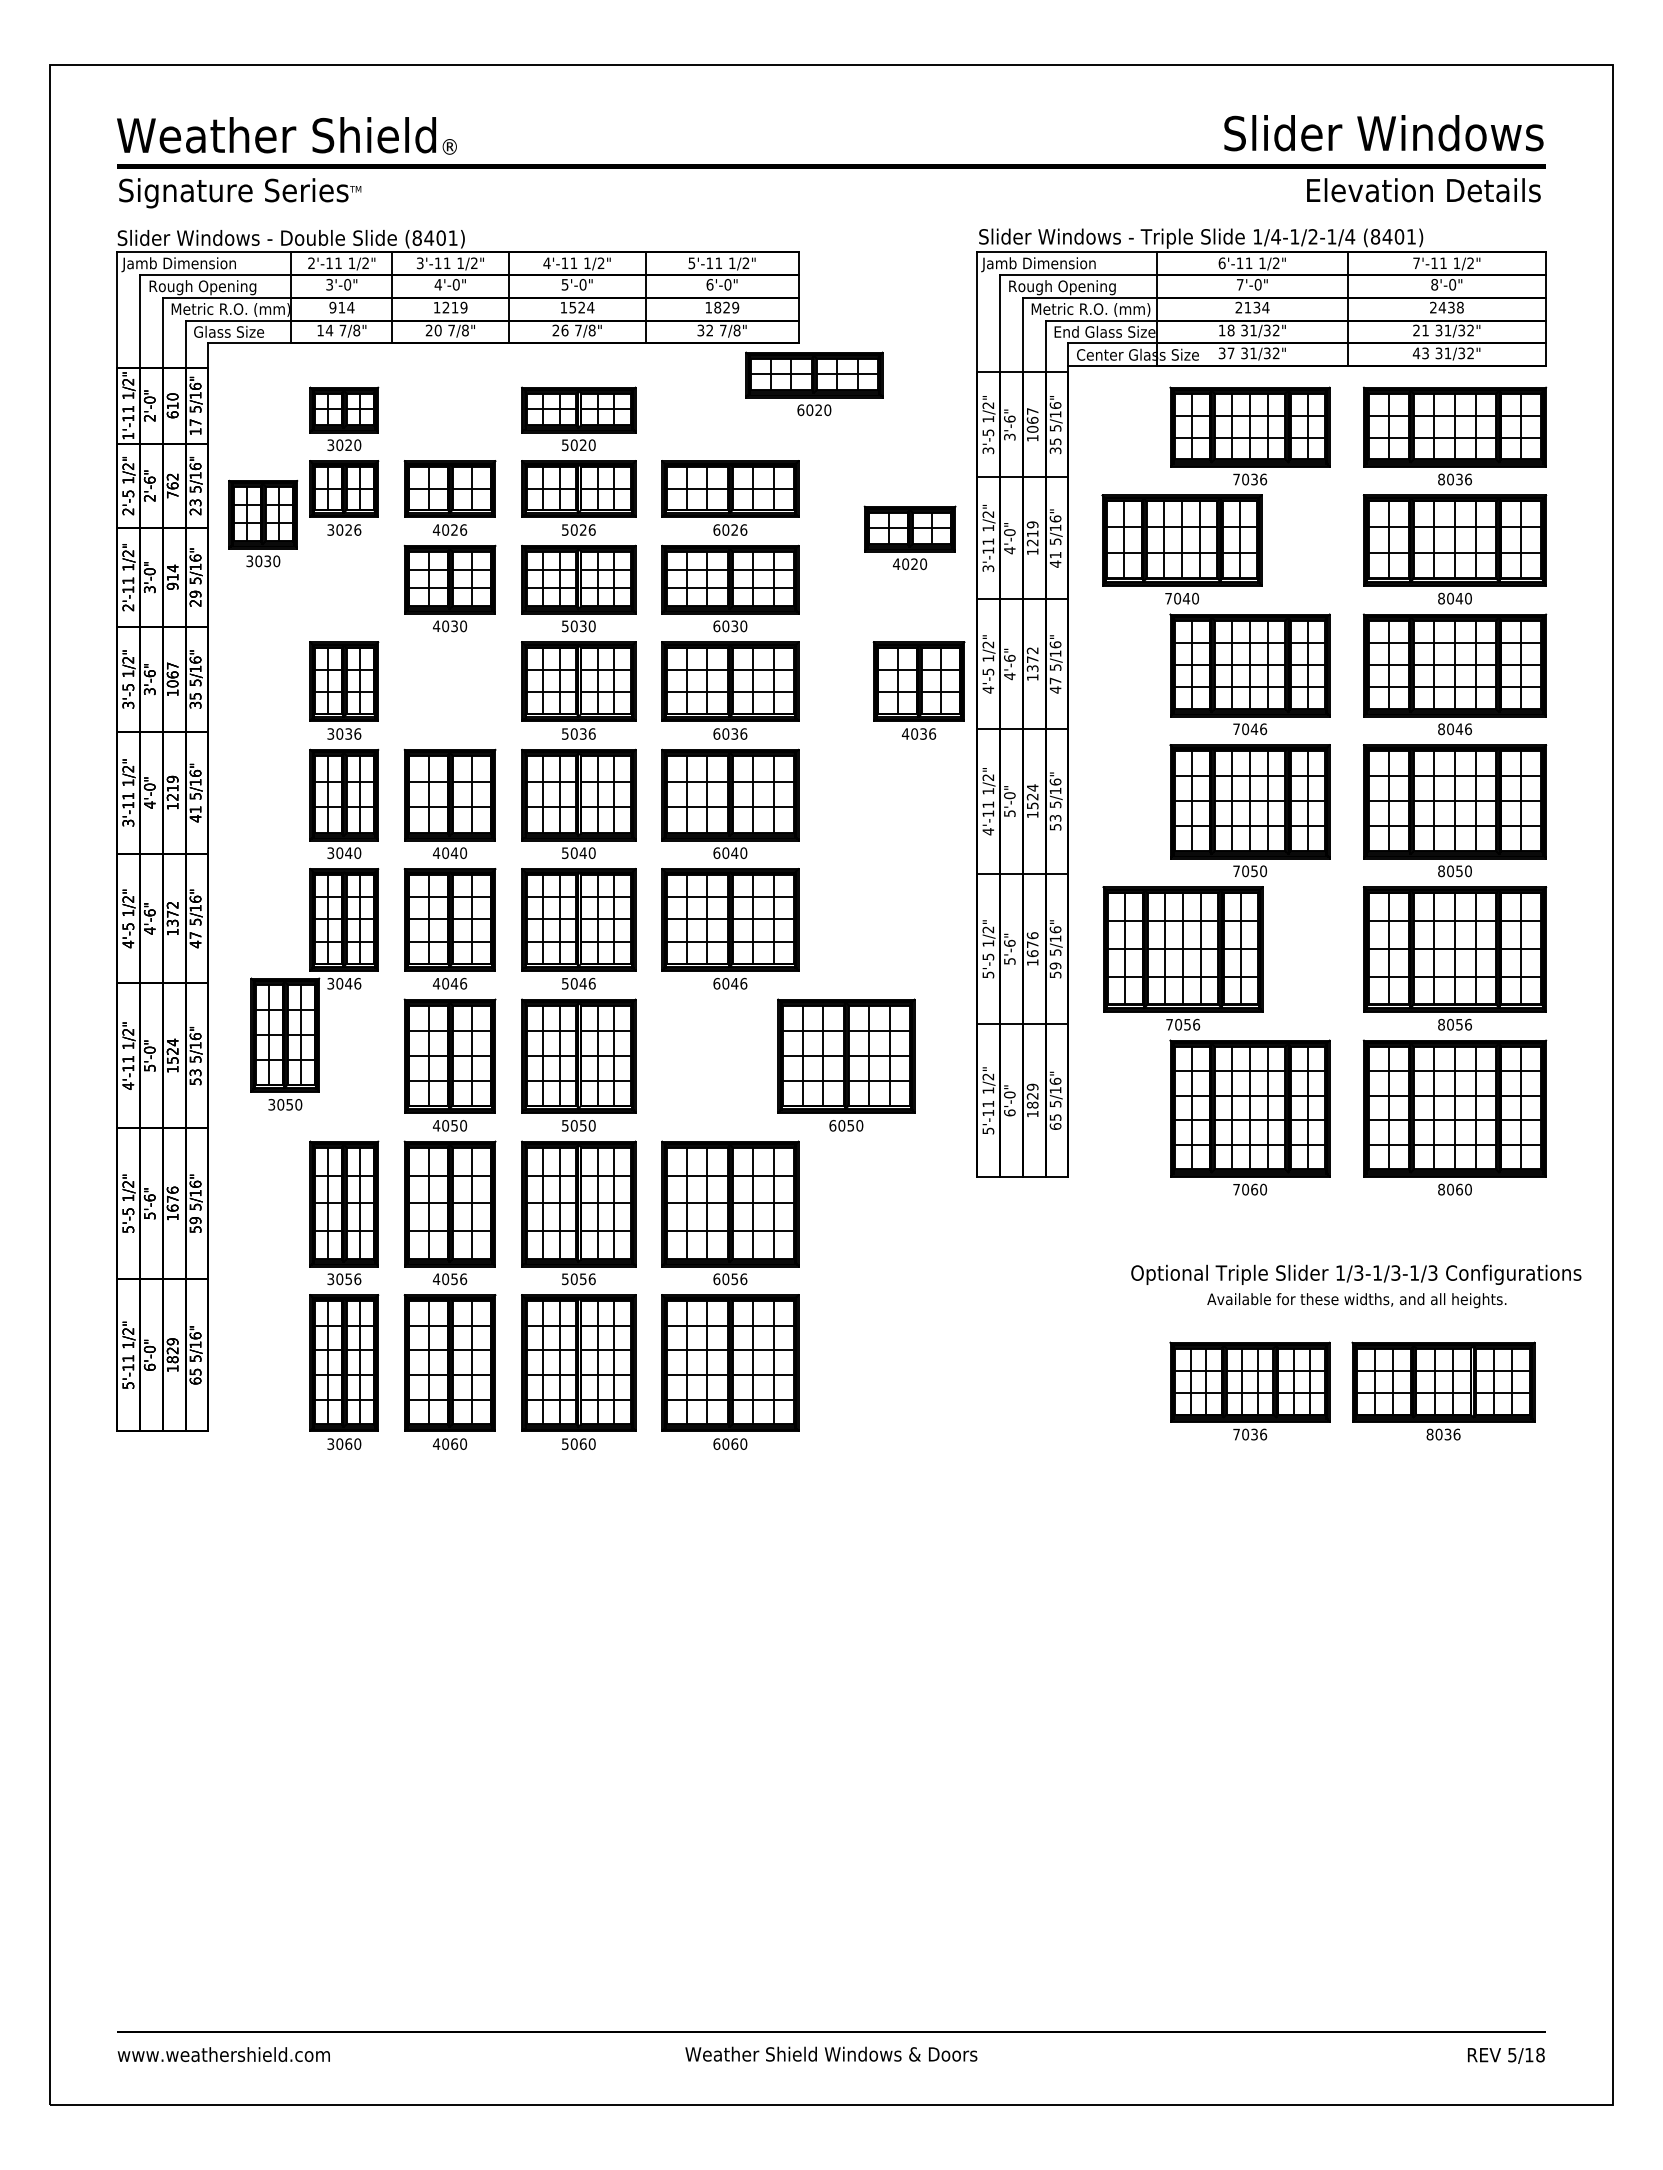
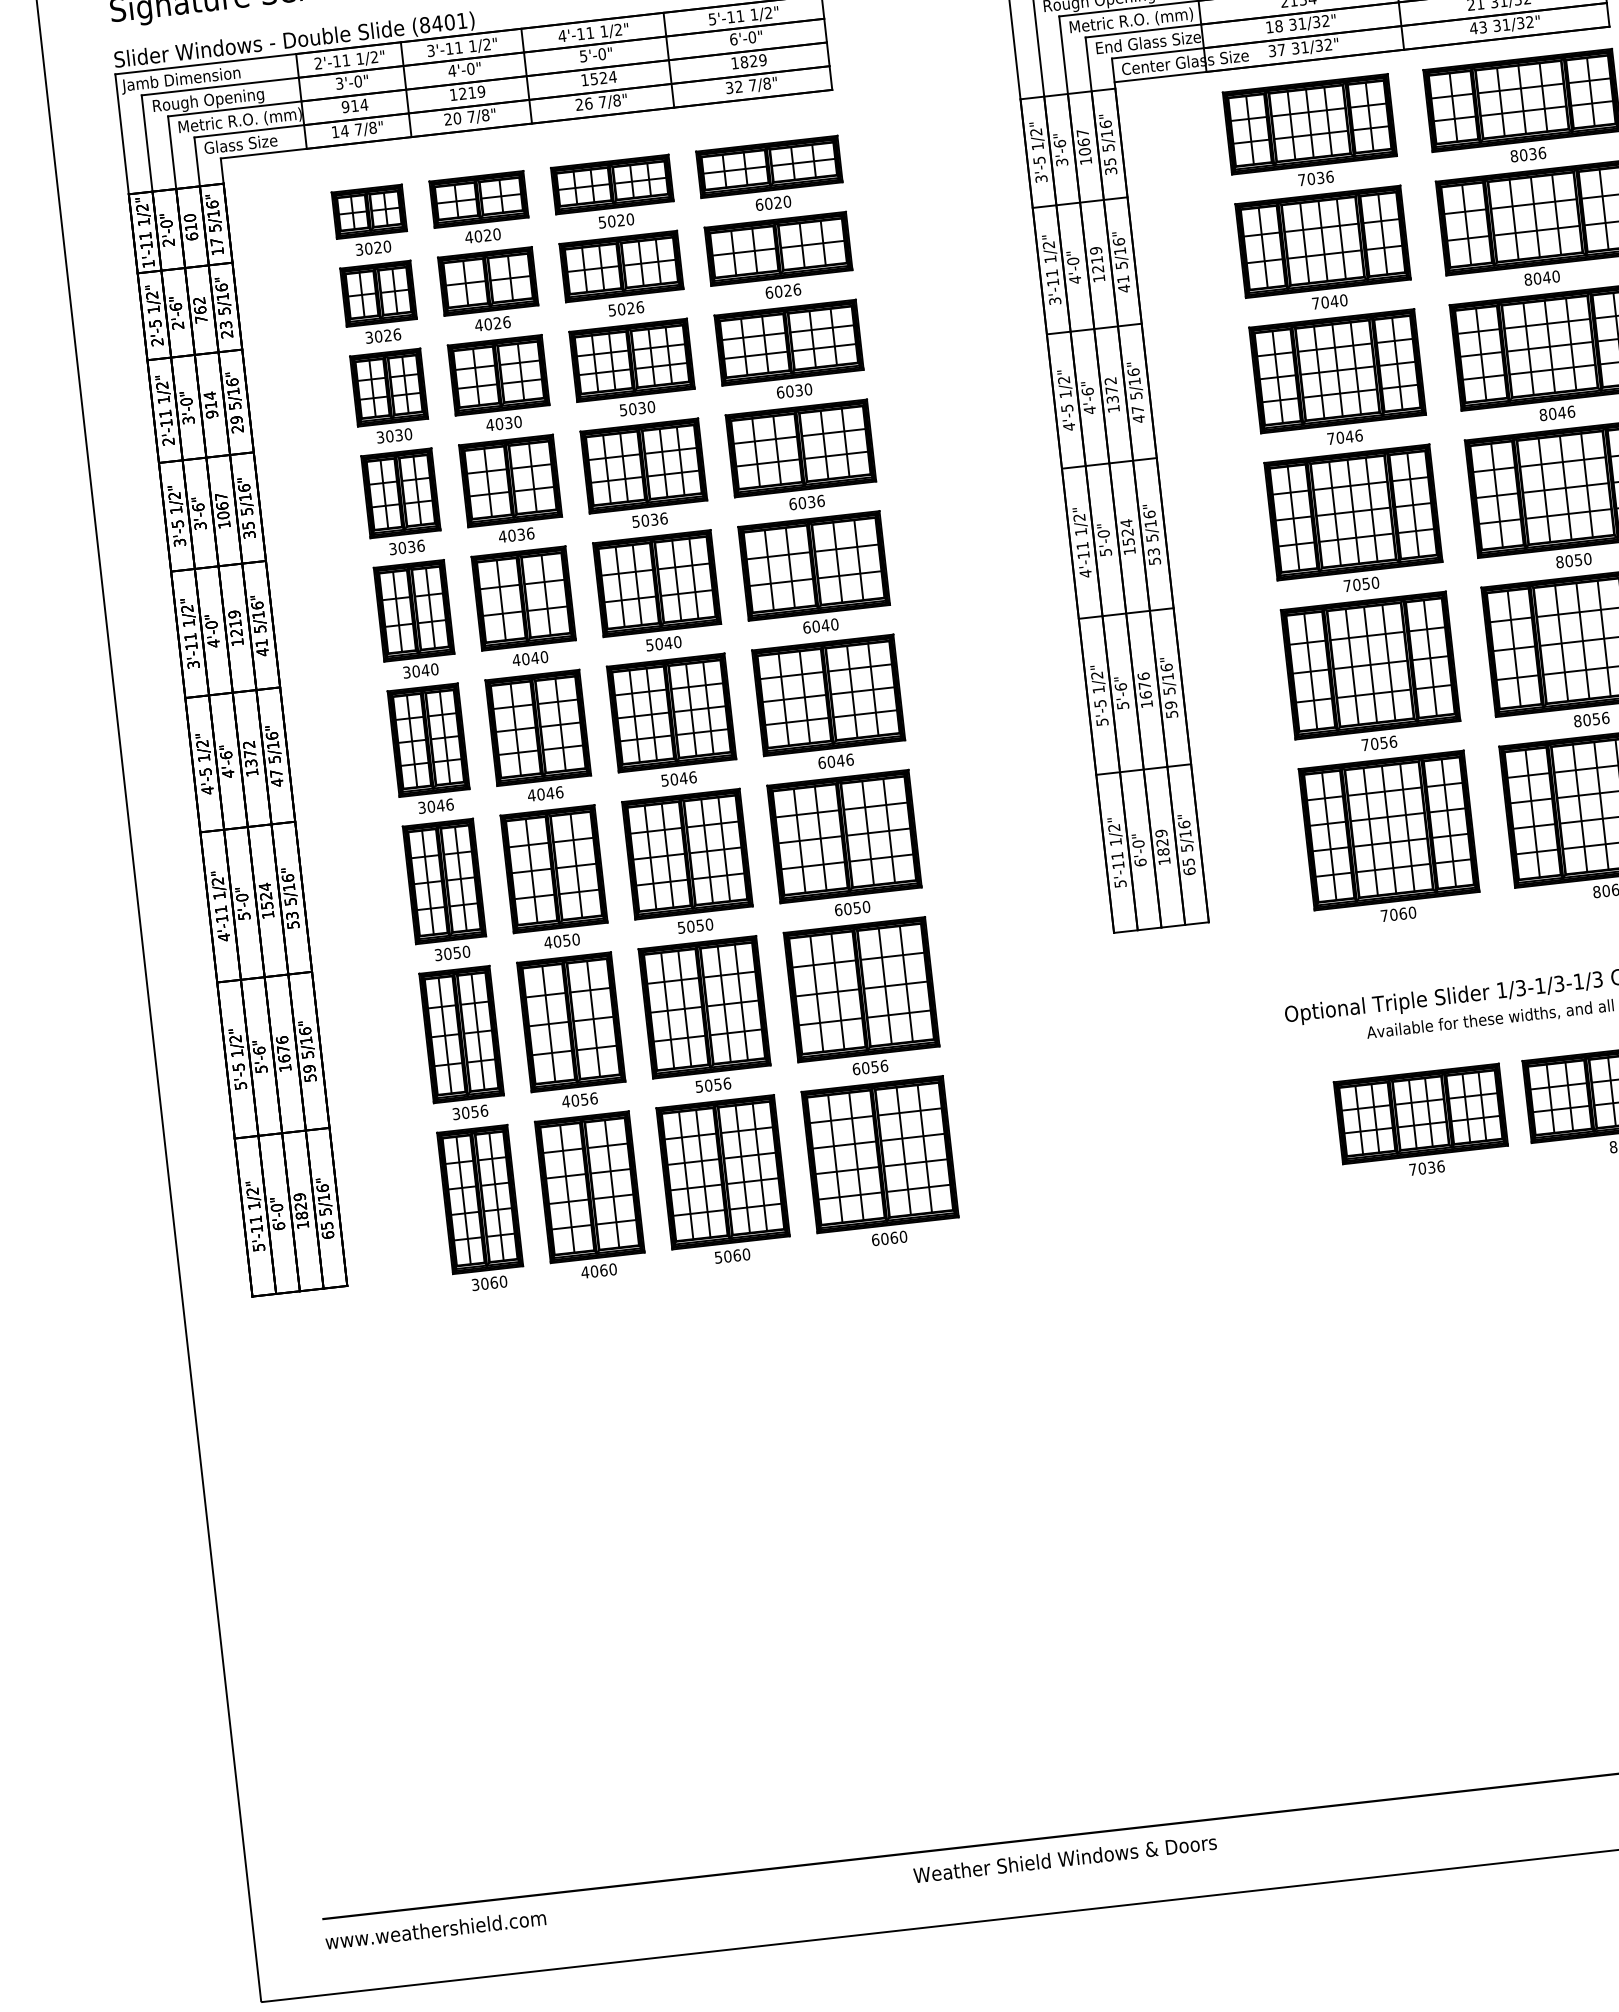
part: (814, 383) -> (770, 175), moved
part: (263, 523) -> (390, 396), moved
part: (909, 537) -> (479, 208), moved
part: (1181, 549) -> (1323, 251), moved
part: (918, 690) -> (510, 490), moved
part: (1182, 958) -> (1371, 674), moved
part: (285, 1043) -> (445, 889), moved
part: (846, 1064) -> (845, 845), moved

